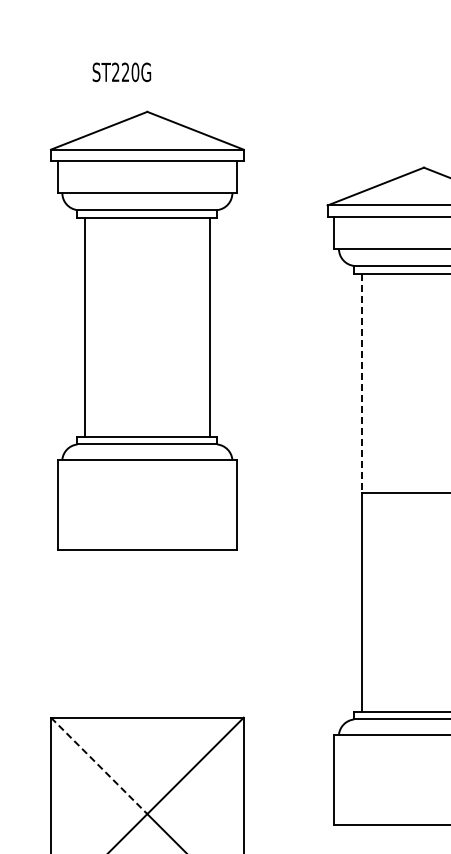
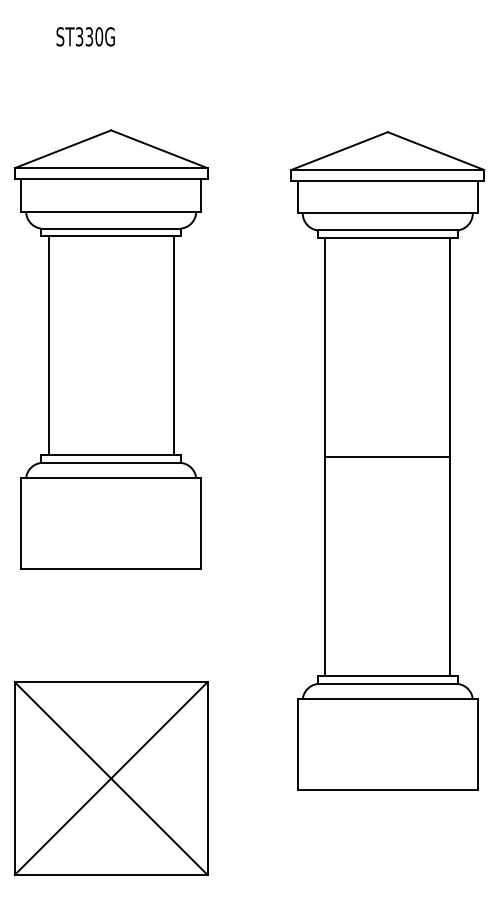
text: (120, 72) -> (84, 36), ST220G -> ST330G
part: (146, 331) -> (110, 349), moved
line: (361, 383) -> (325, 347), dashed -> solid
line: (99, 766) -> (63, 730), dashed -> solid

